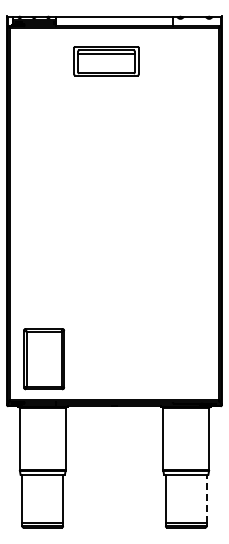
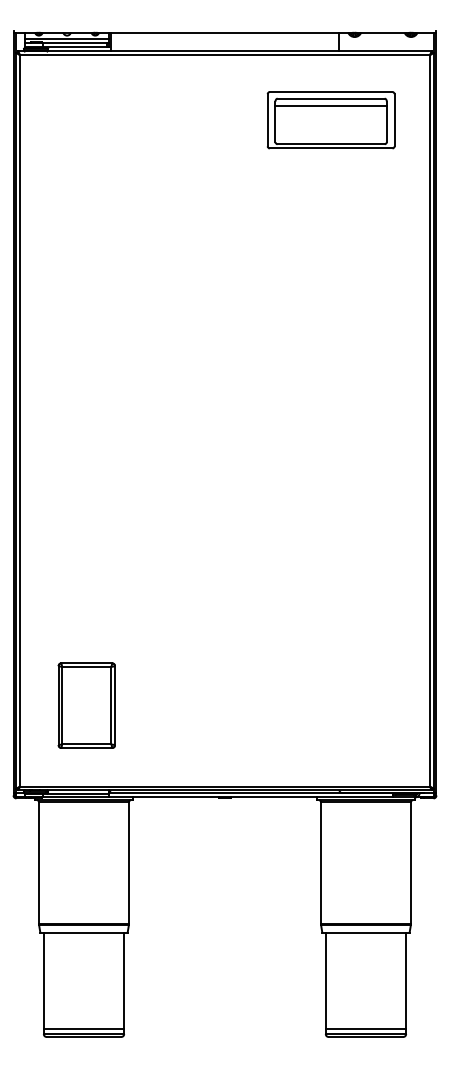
part: (106, 61) -> (331, 120), moved
part: (44, 358) -> (87, 704), size x0.71
line: (206, 498) -> (405, 979), dashed -> solid

